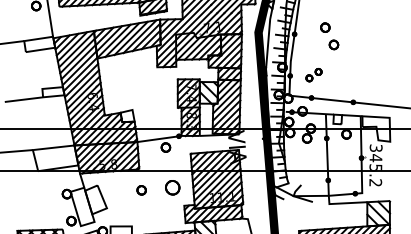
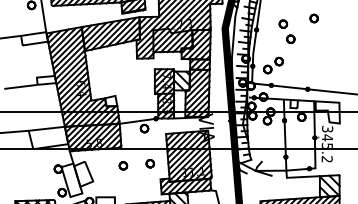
part: (359, 21) -> (313, 18), added
part: (314, 75) -> (273, 65), size x1.43
part: (171, 187) -> (149, 163), size x0.62

